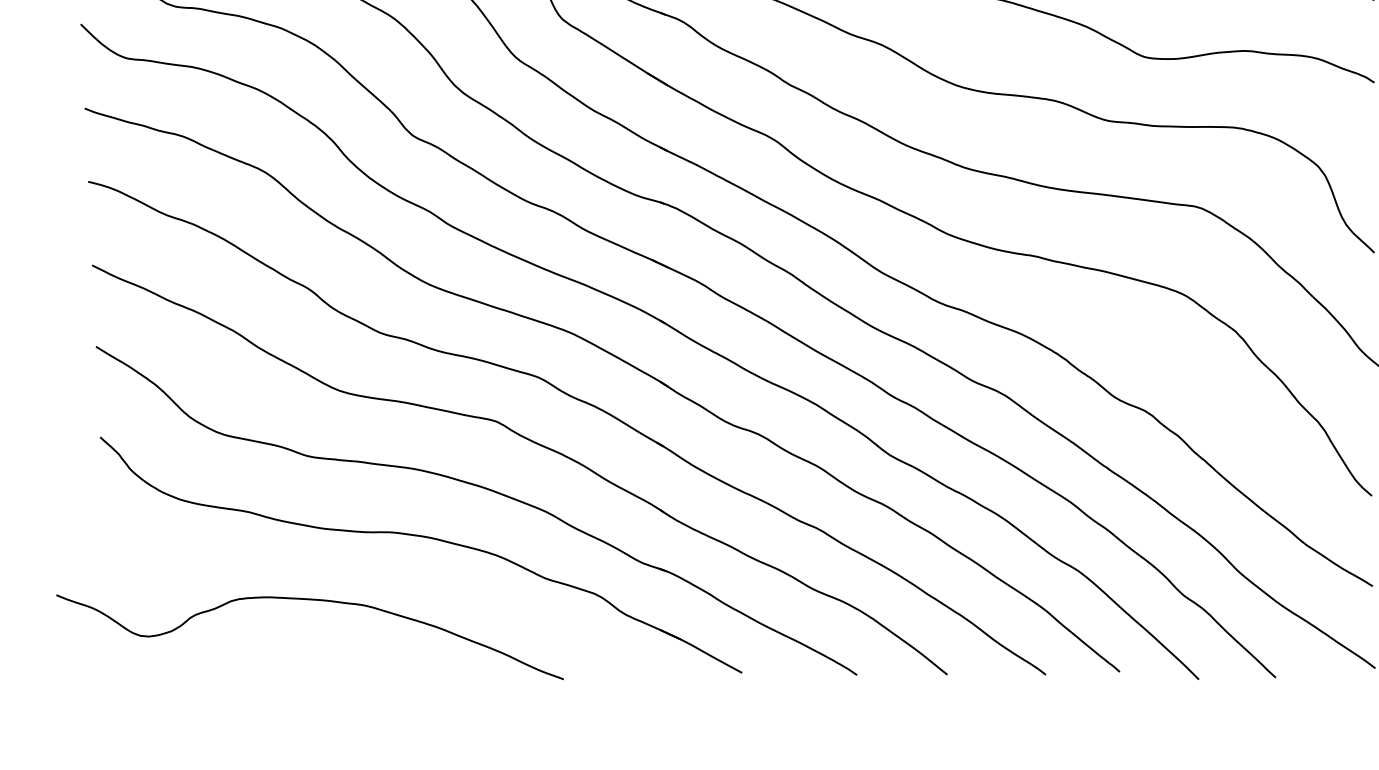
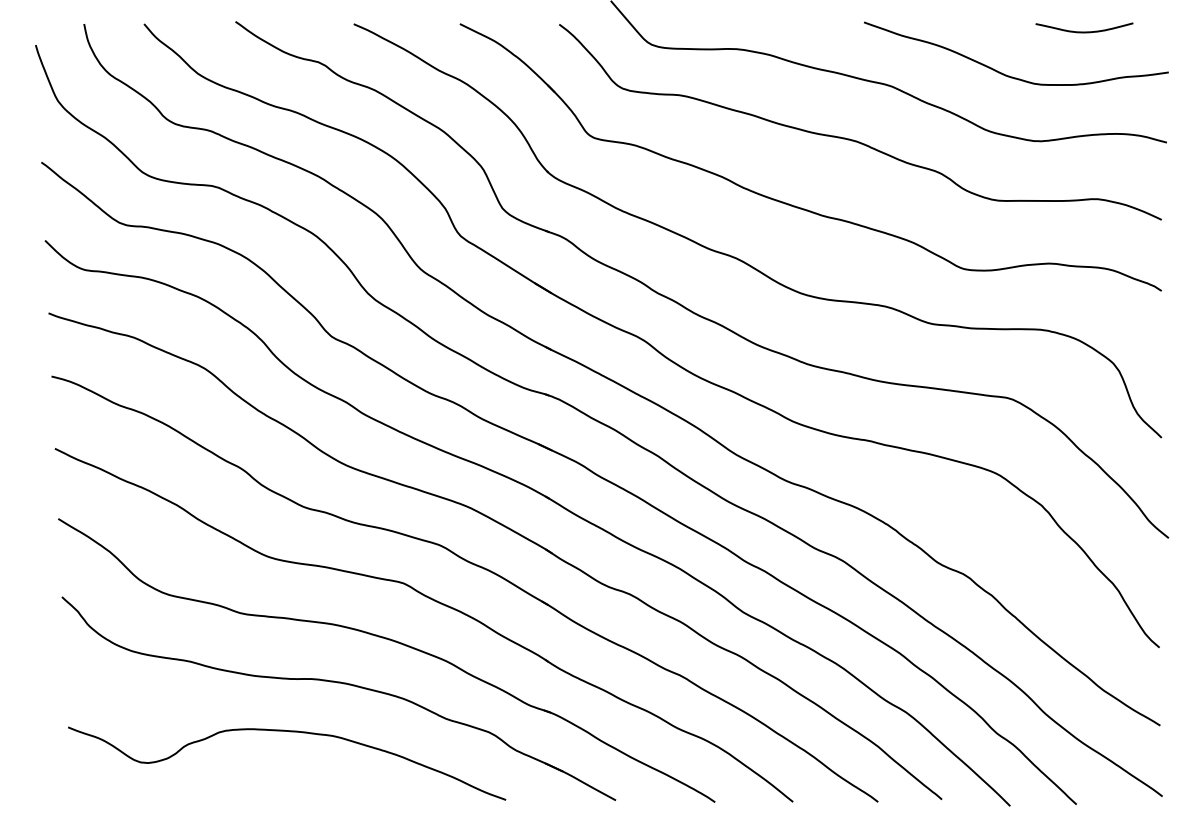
curve: (312, 601) -> (289, 732), moved

